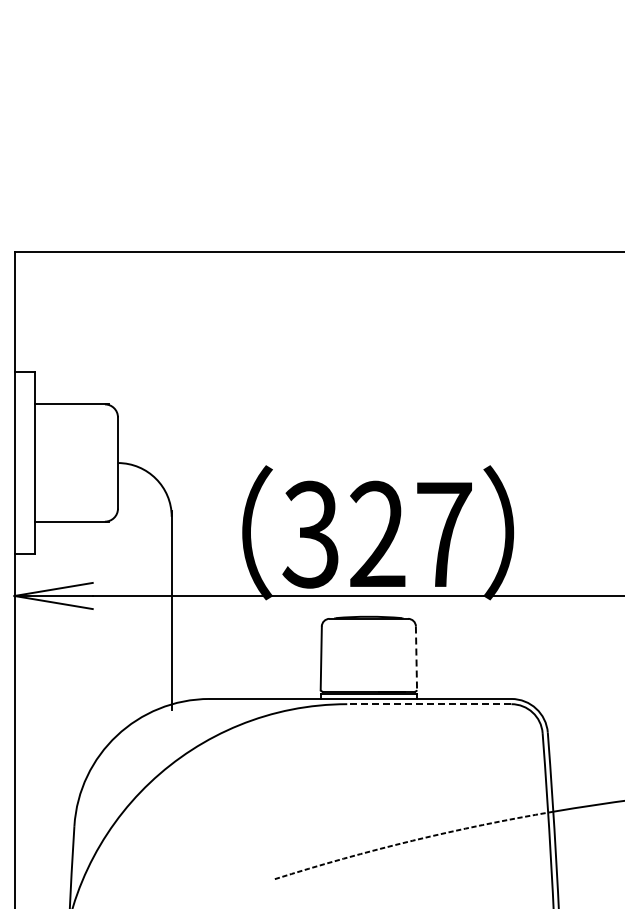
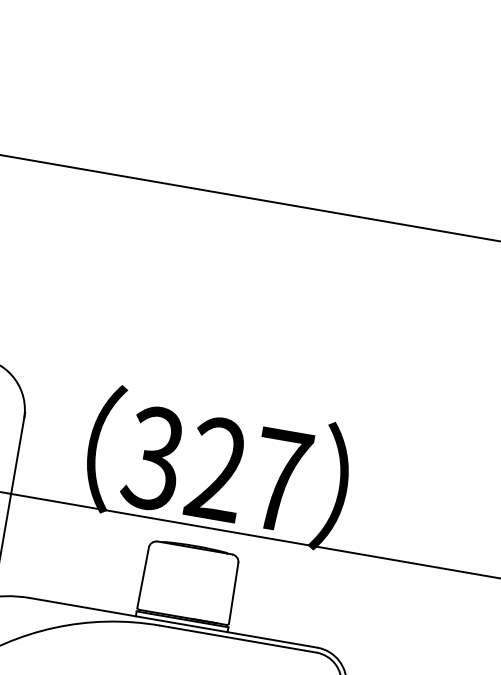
line: (416, 658) -> (233, 593), dashed -> solid
line: (428, 704) -> (237, 639), dashed -> solid

